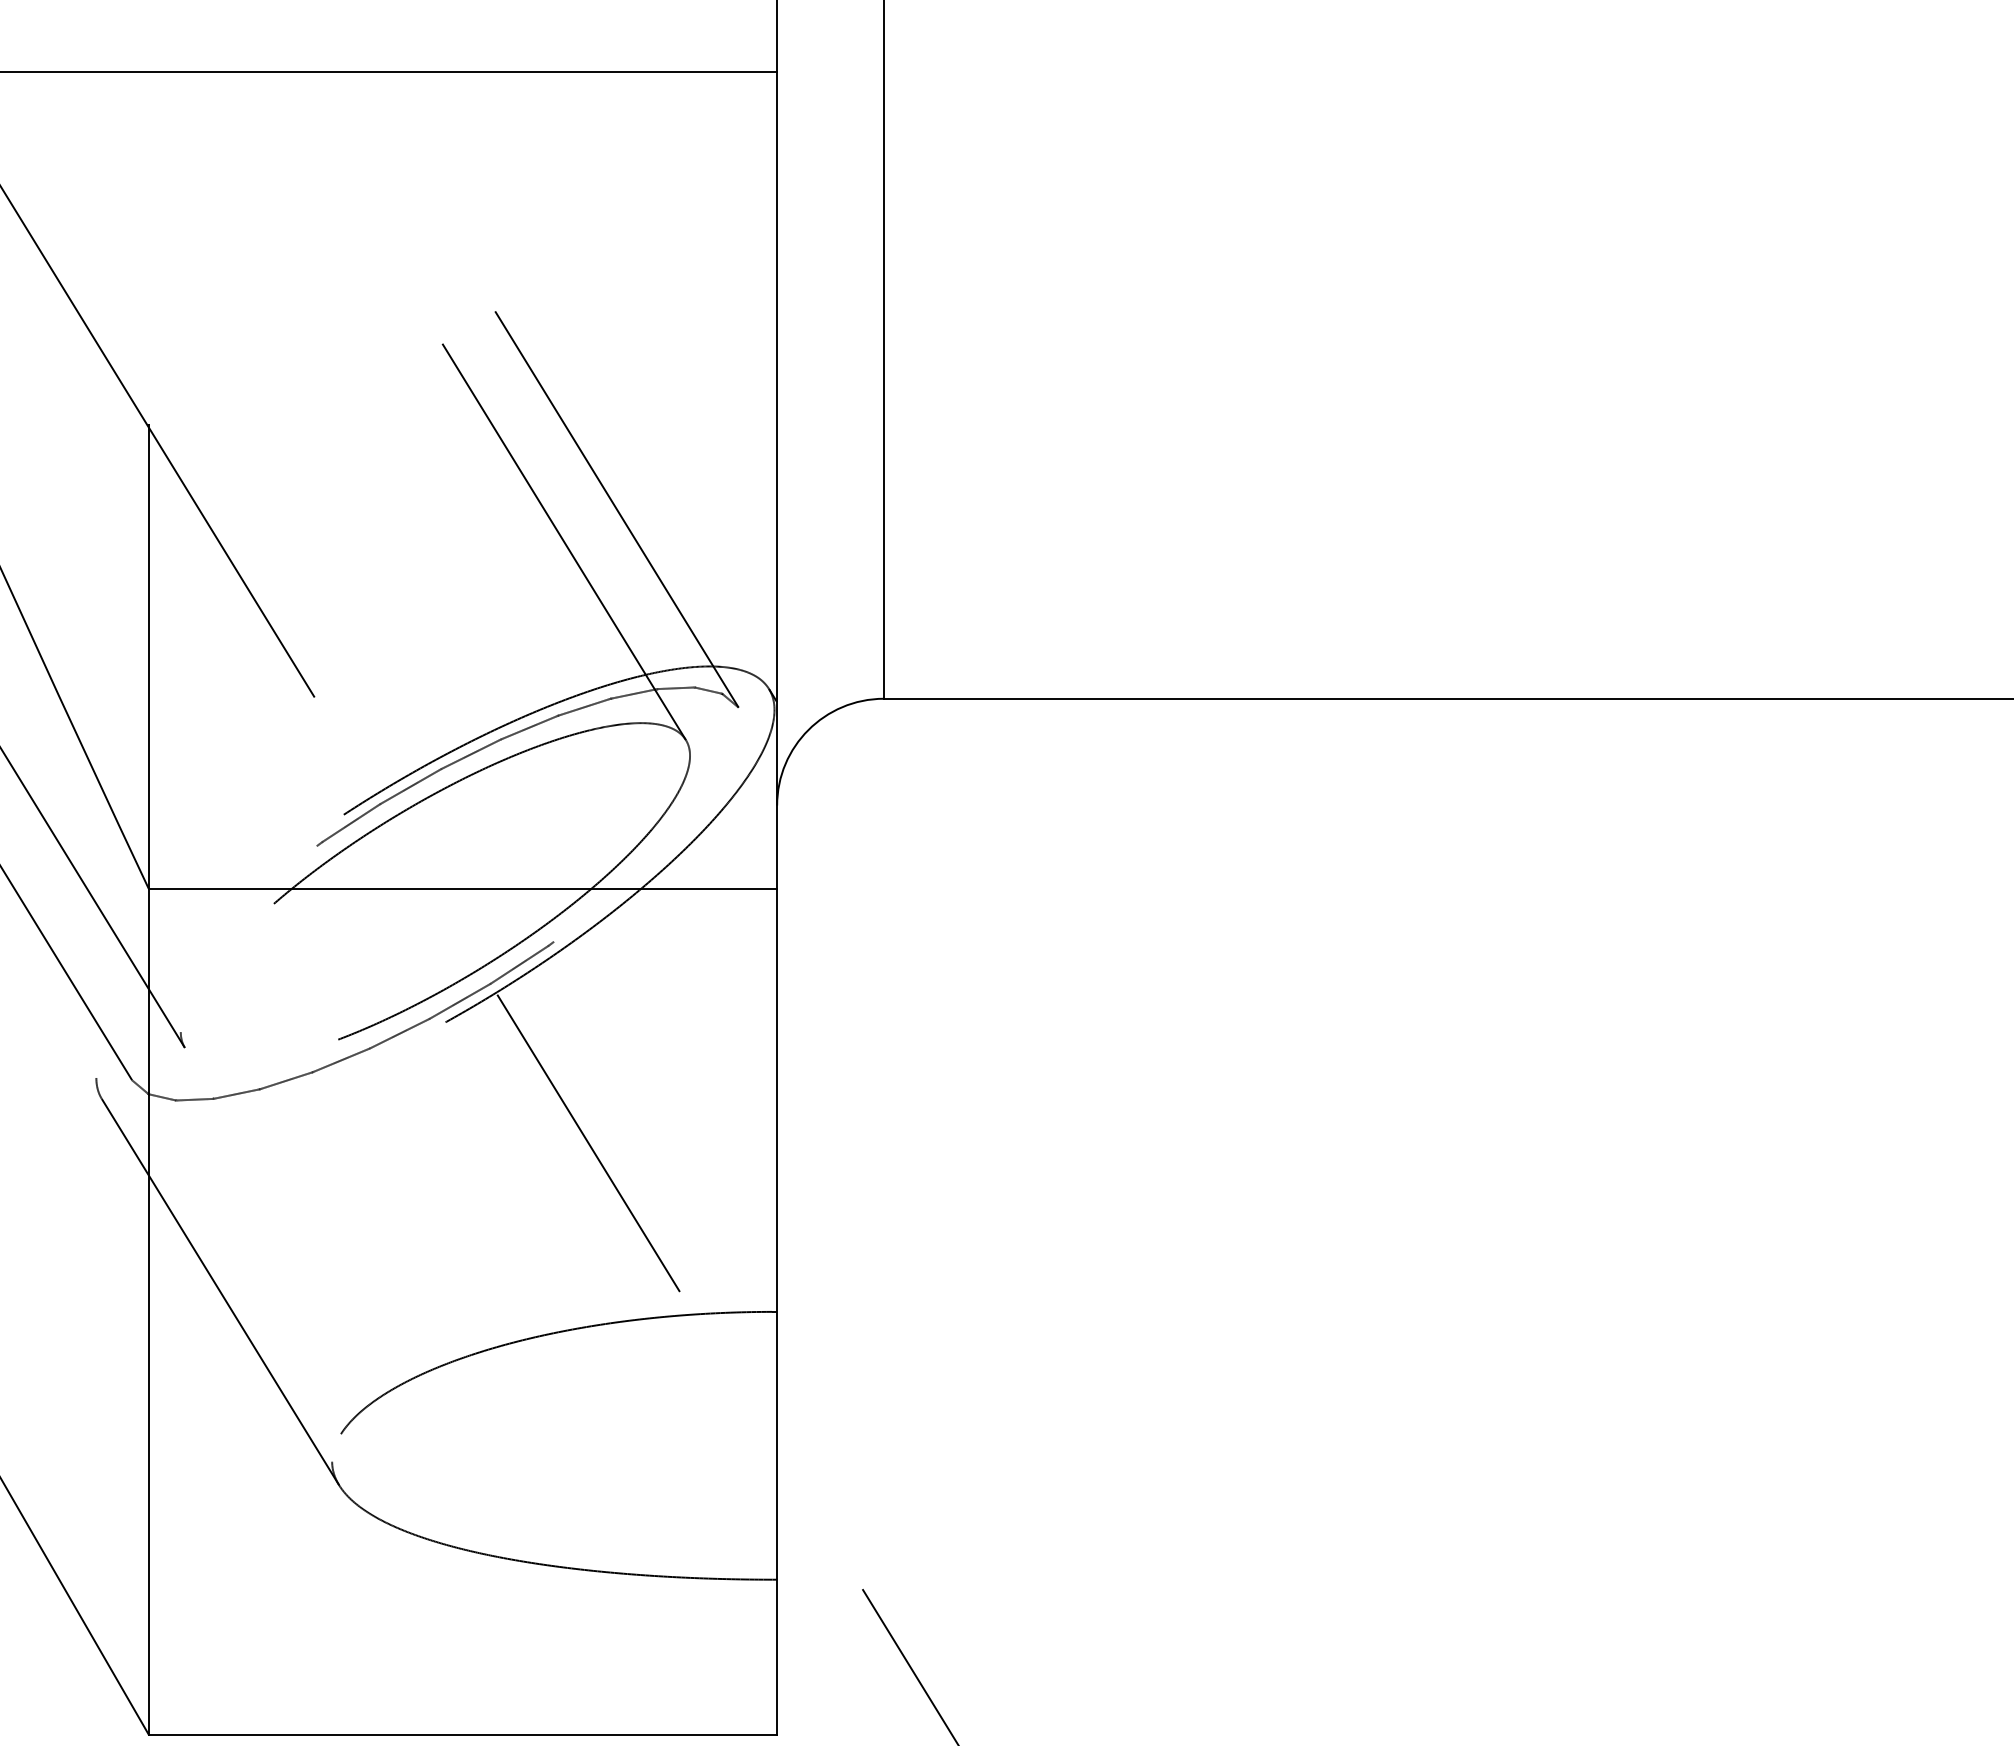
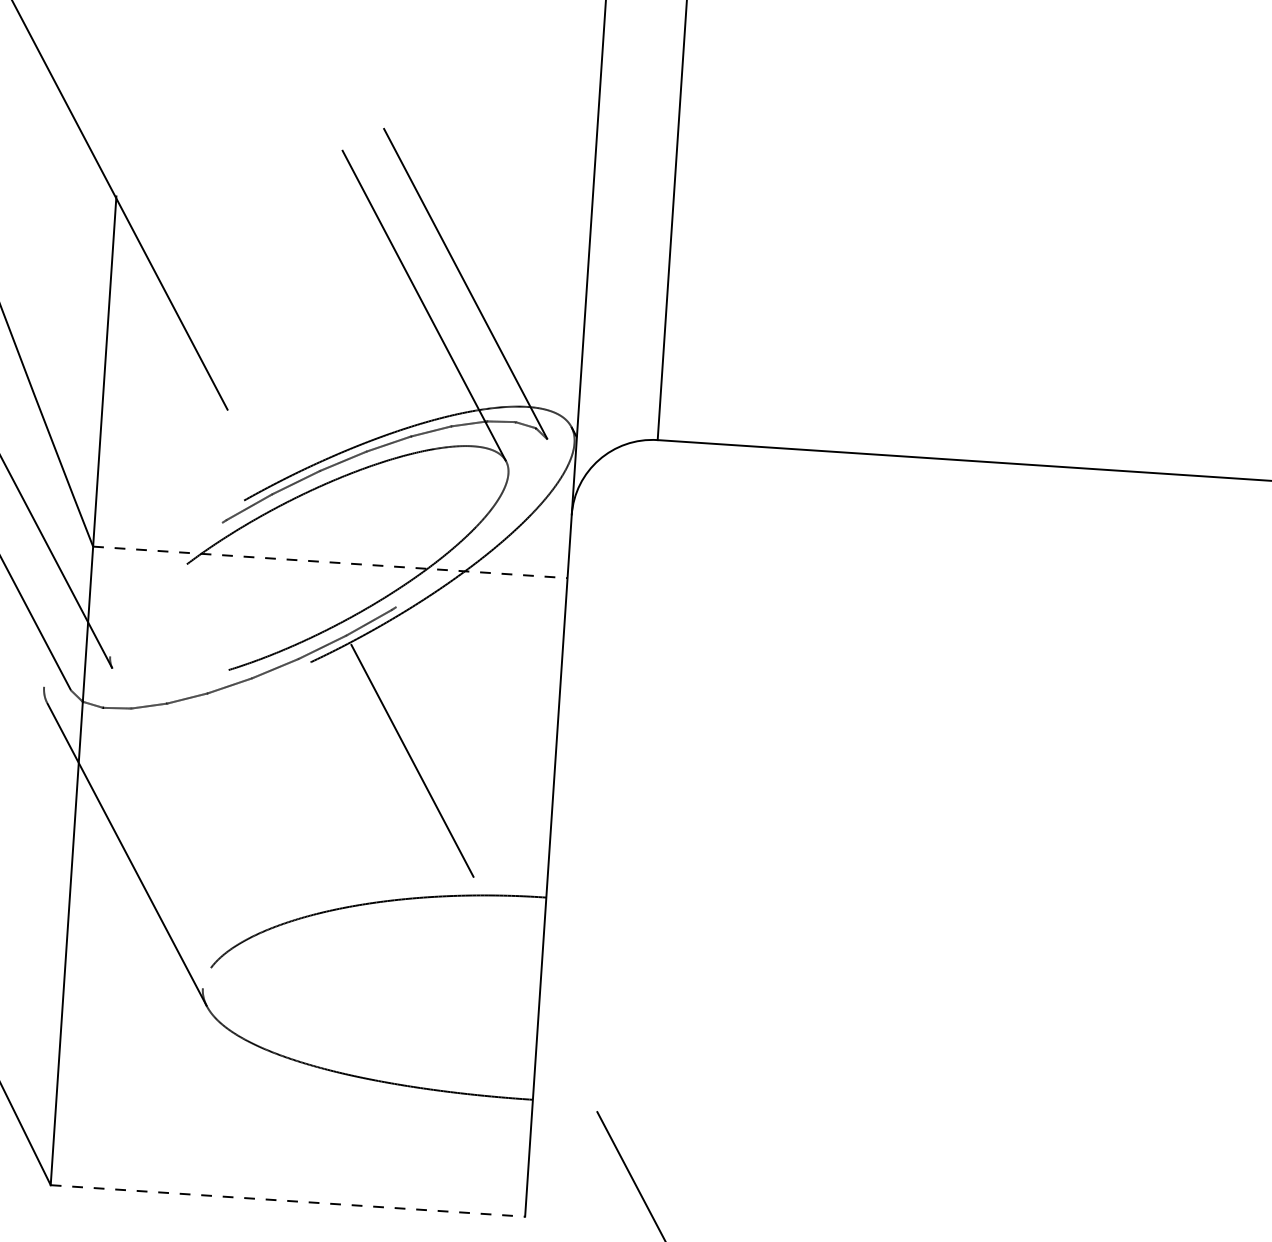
line: (463, 888) -> (330, 562), solid -> dashed
line: (463, 1734) -> (288, 1200), solid -> dashed

